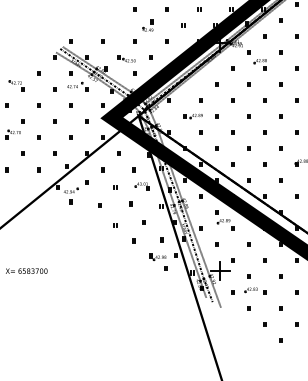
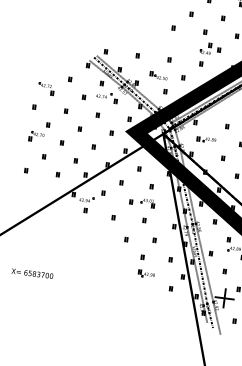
part: (147, 25) -> (205, 48), moved
part: (192, 116) -> (205, 139), moved
part: (141, 186) -> (147, 203), moved
part: (157, 256) -> (146, 273), moved

